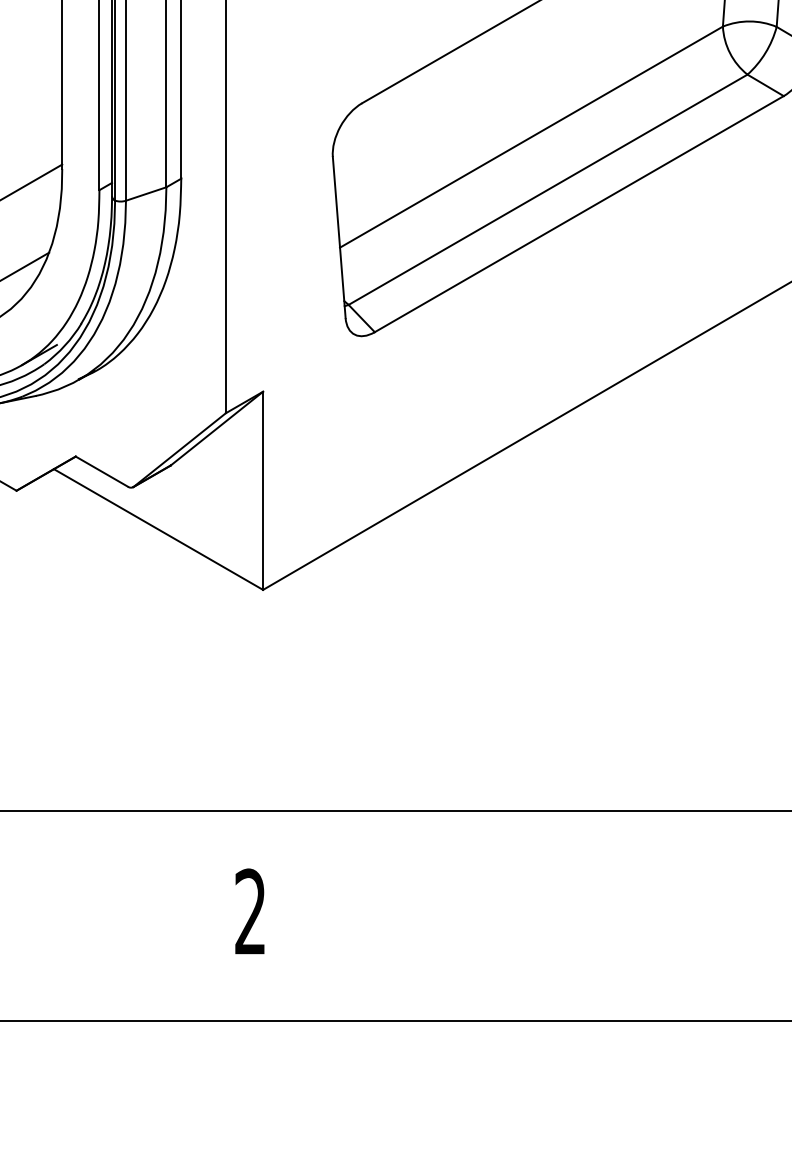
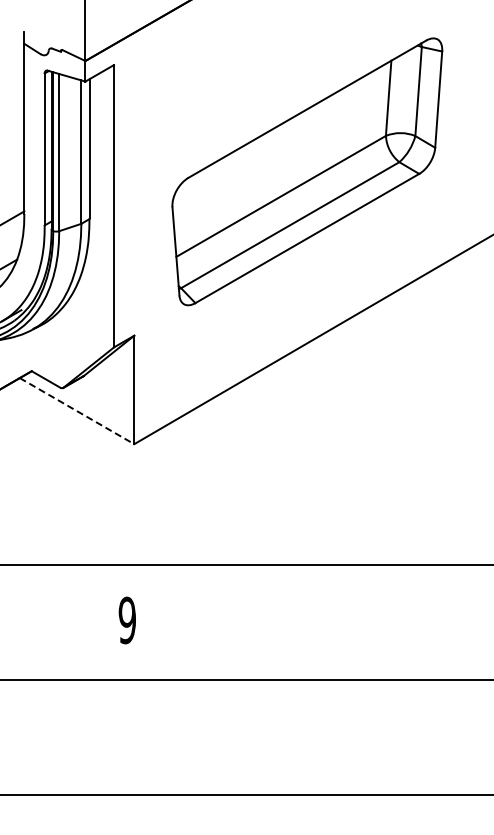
line: (159, 530) -> (77, 411), solid -> dashed
text: (248, 912) -> (126, 620), 2 -> 9

